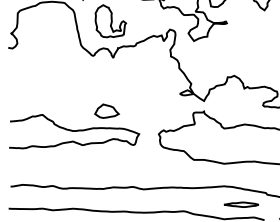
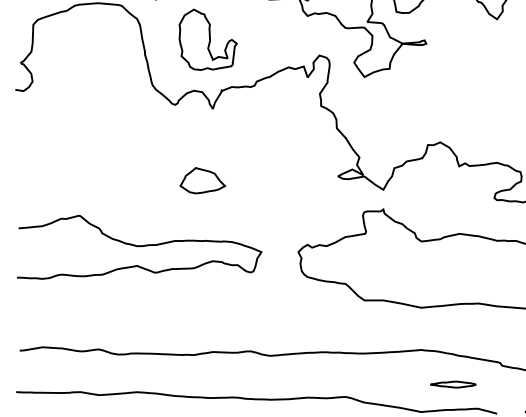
part: (107, 110) -> (203, 179), moved
part: (240, 204) -> (451, 384), size x0.7

